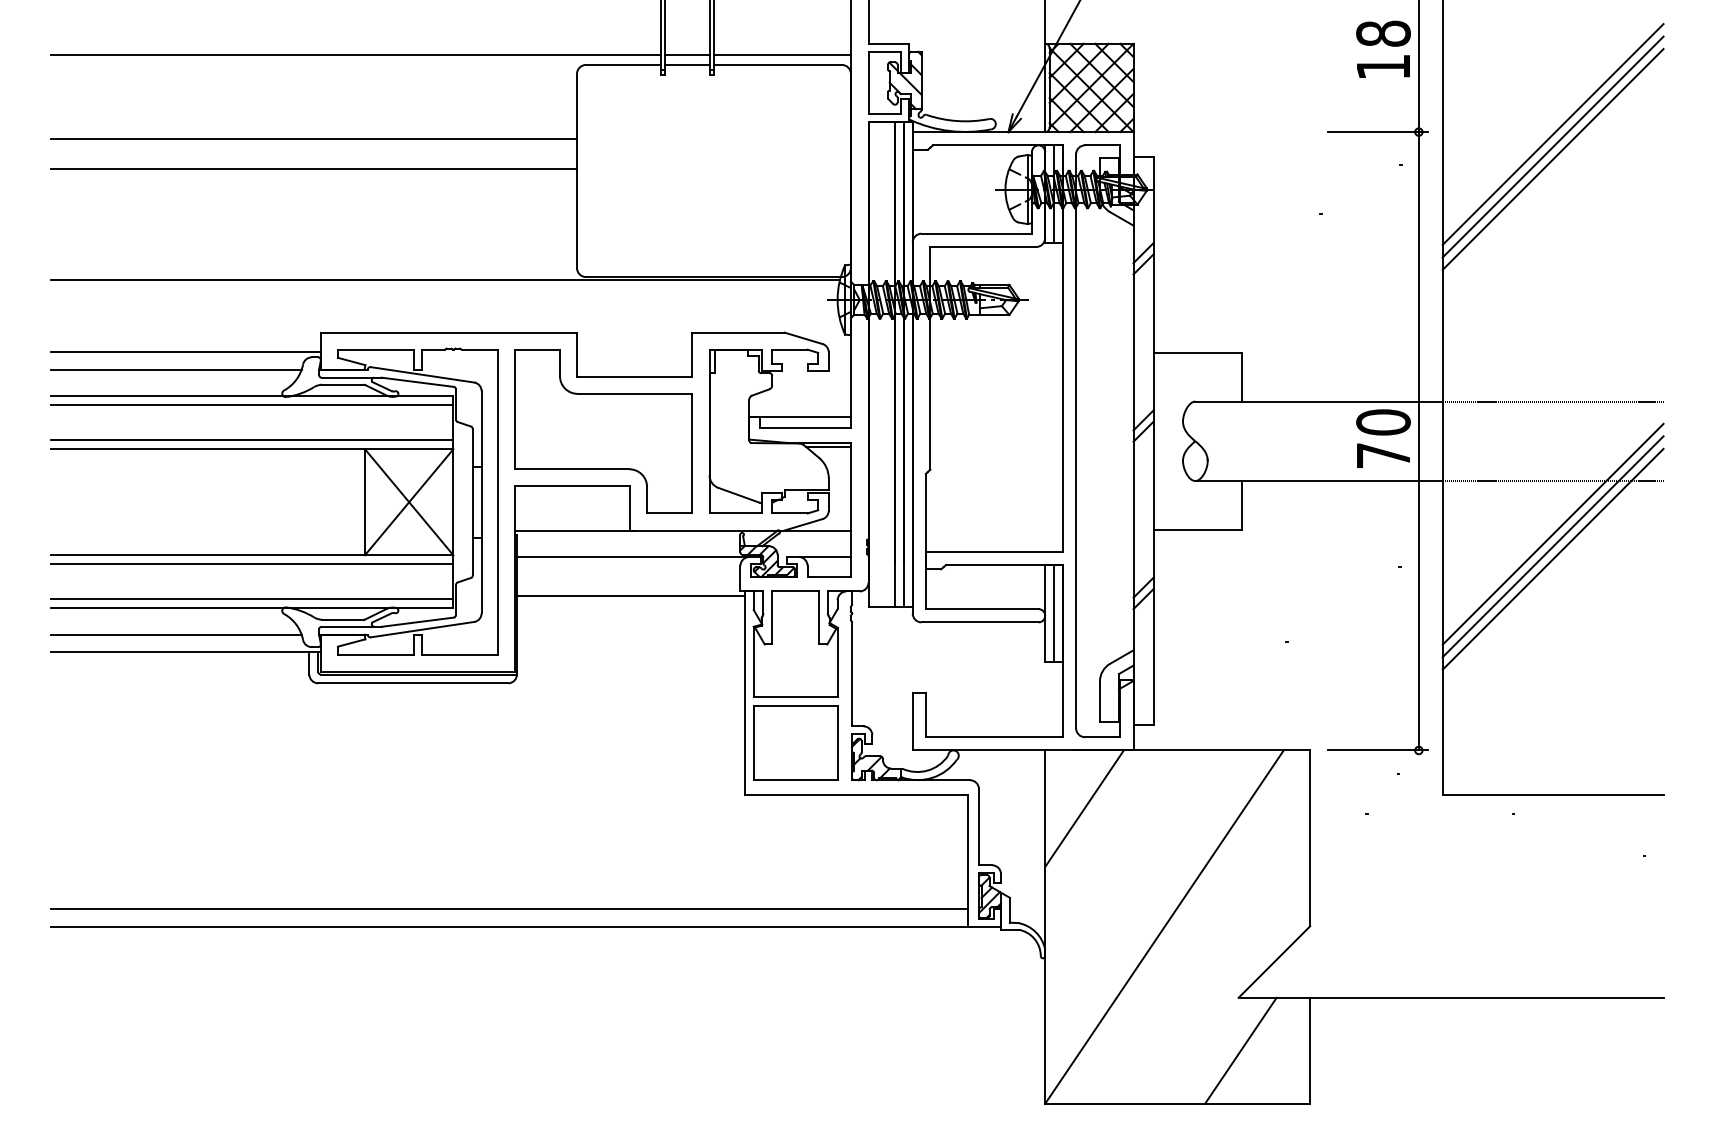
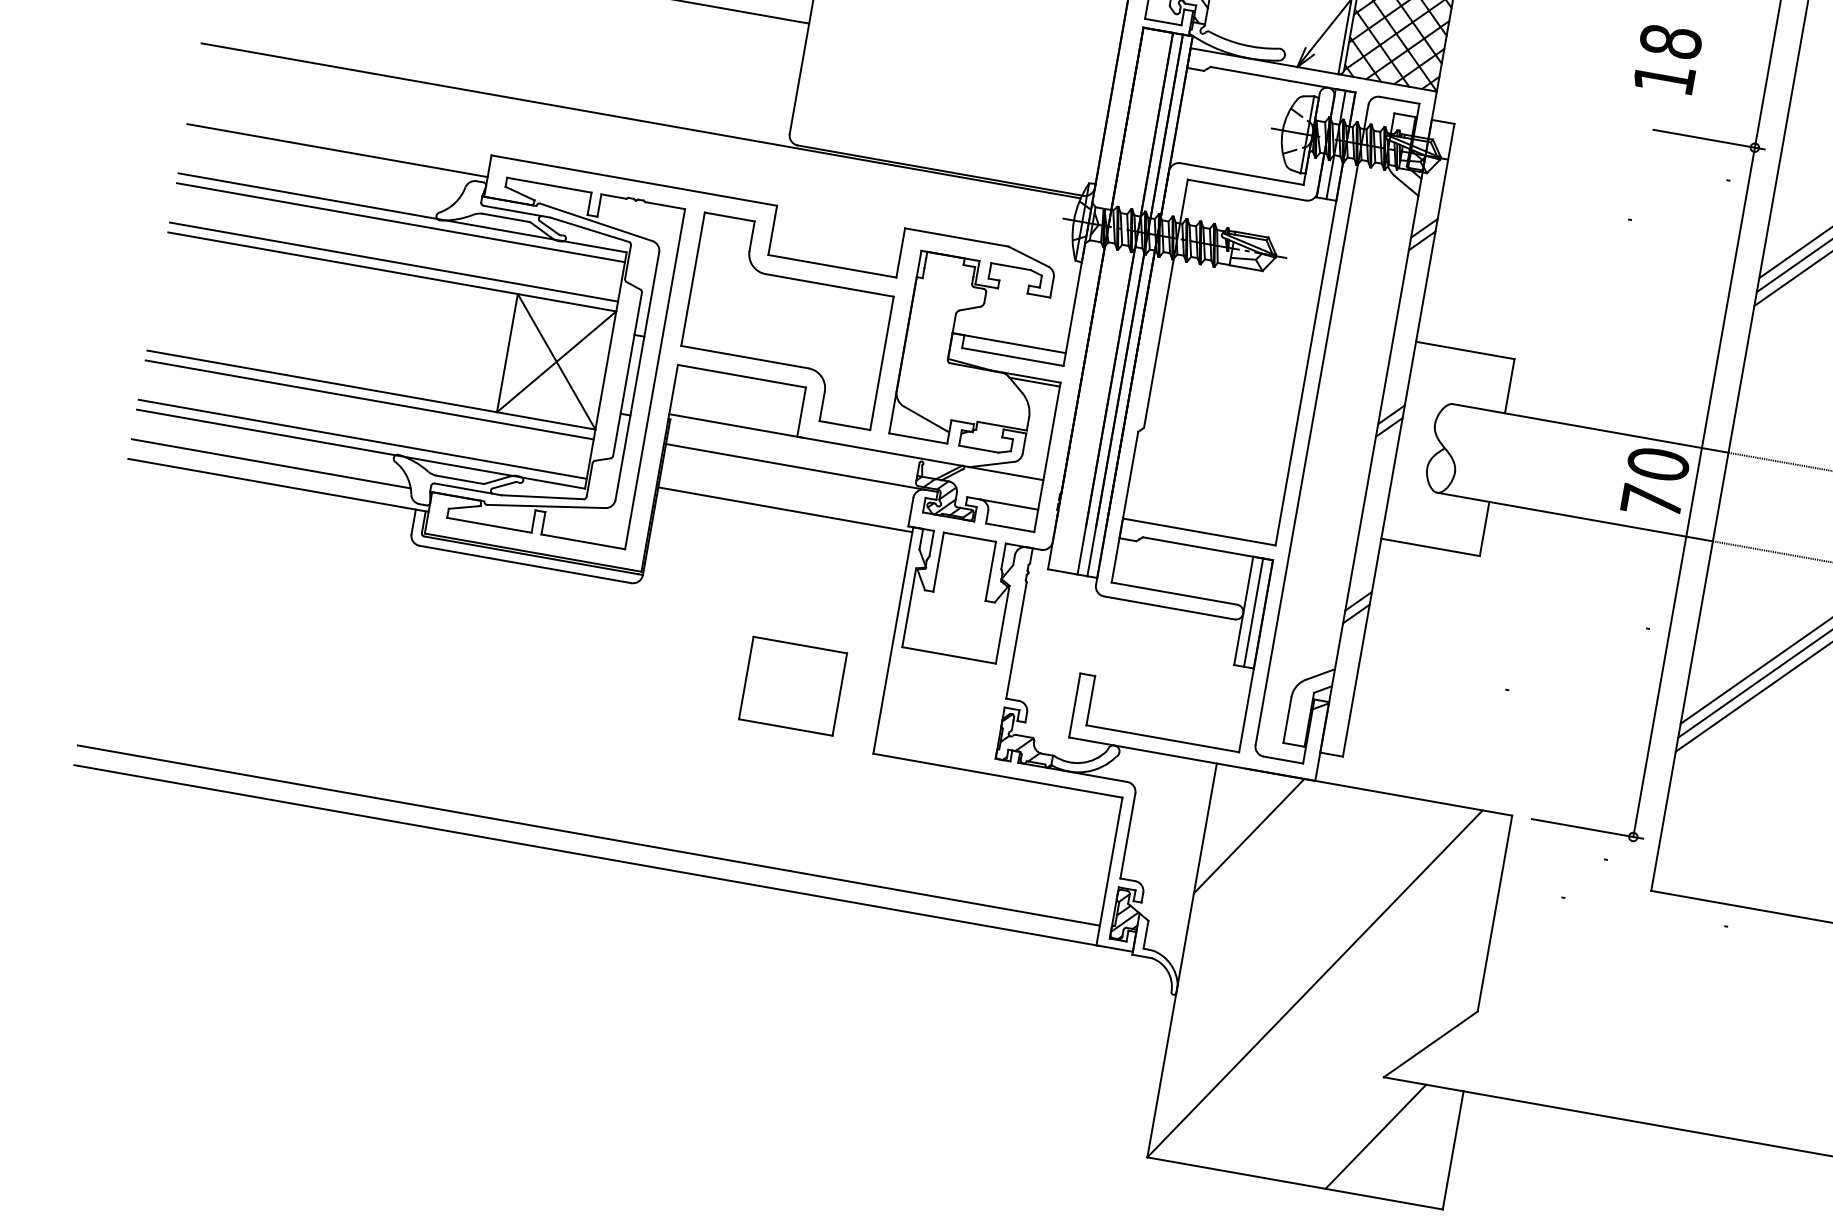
text: (1383, 48) -> (1667, 58), moved
line: (176, 369) -> (323, 168), removed
part: (795, 742) -> (793, 685), moved

